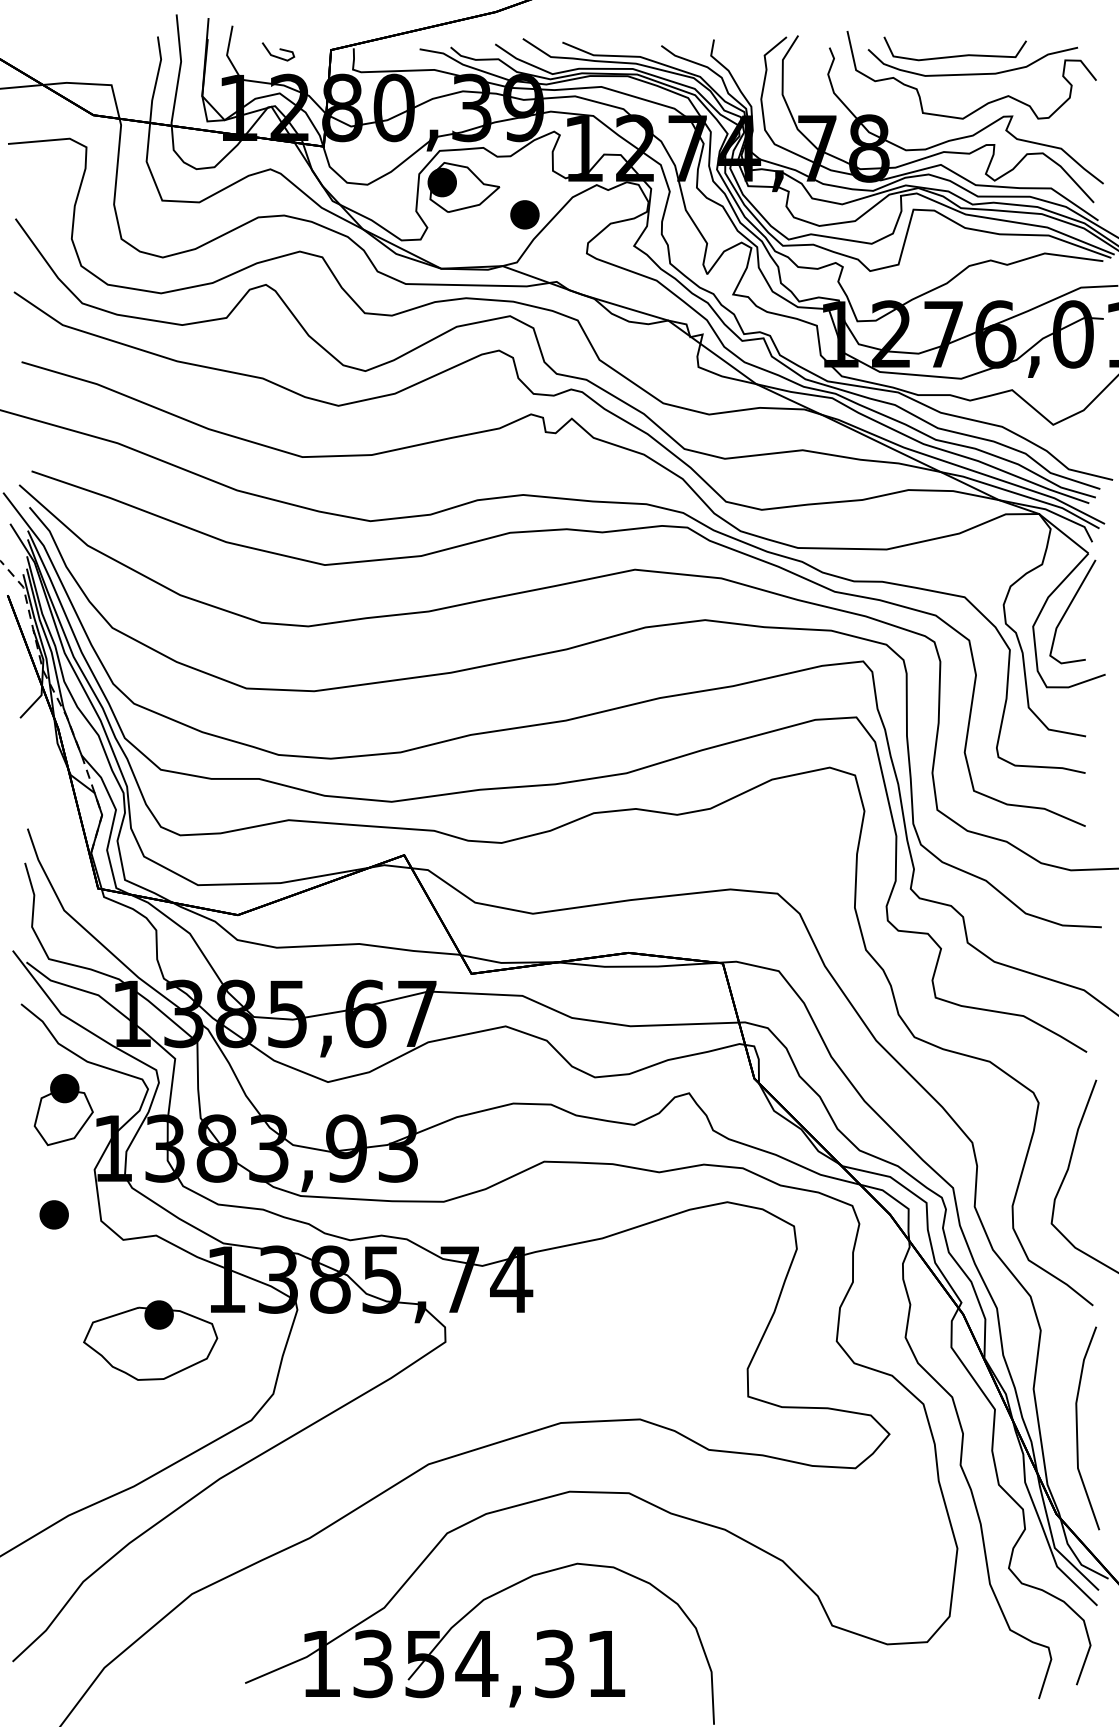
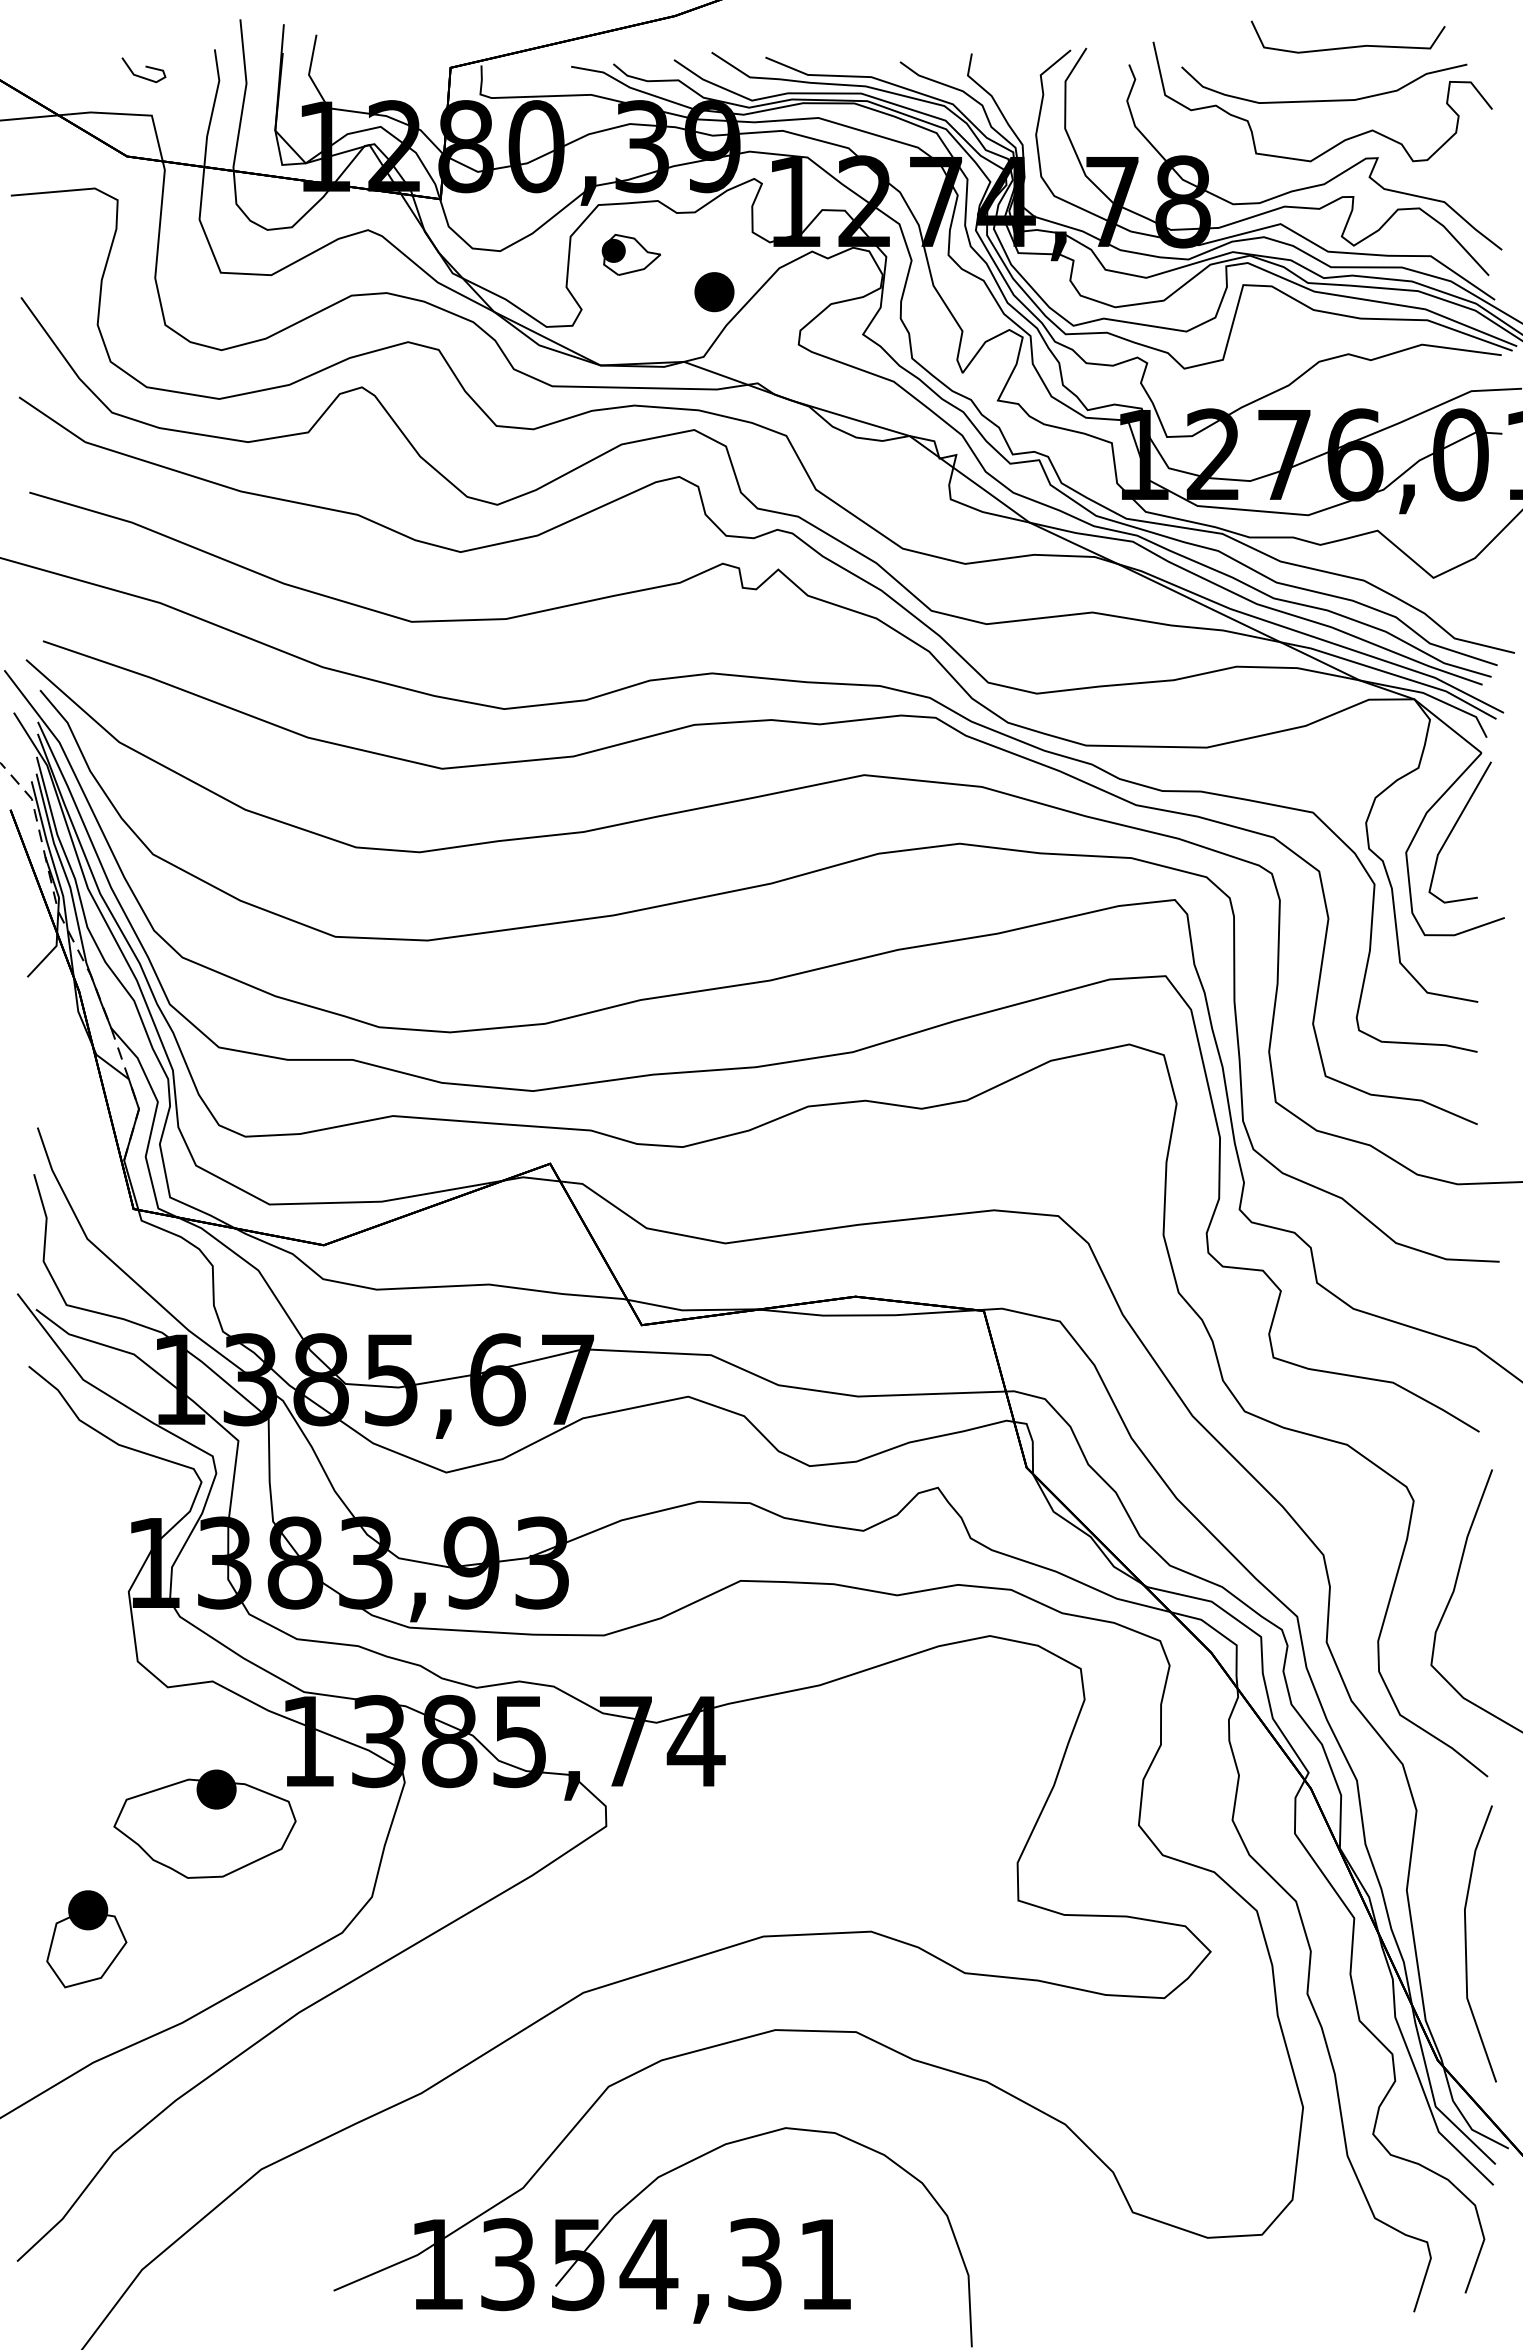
curve: (279, 49) -> (145, 67), moved
curve: (954, 55) -> (1347, 46), moved
part: (463, 187) -> (631, 254), size x0.6
part: (63, 1109) -> (86, 1939), moved
part: (54, 1215) -> (73, 1653), removed

